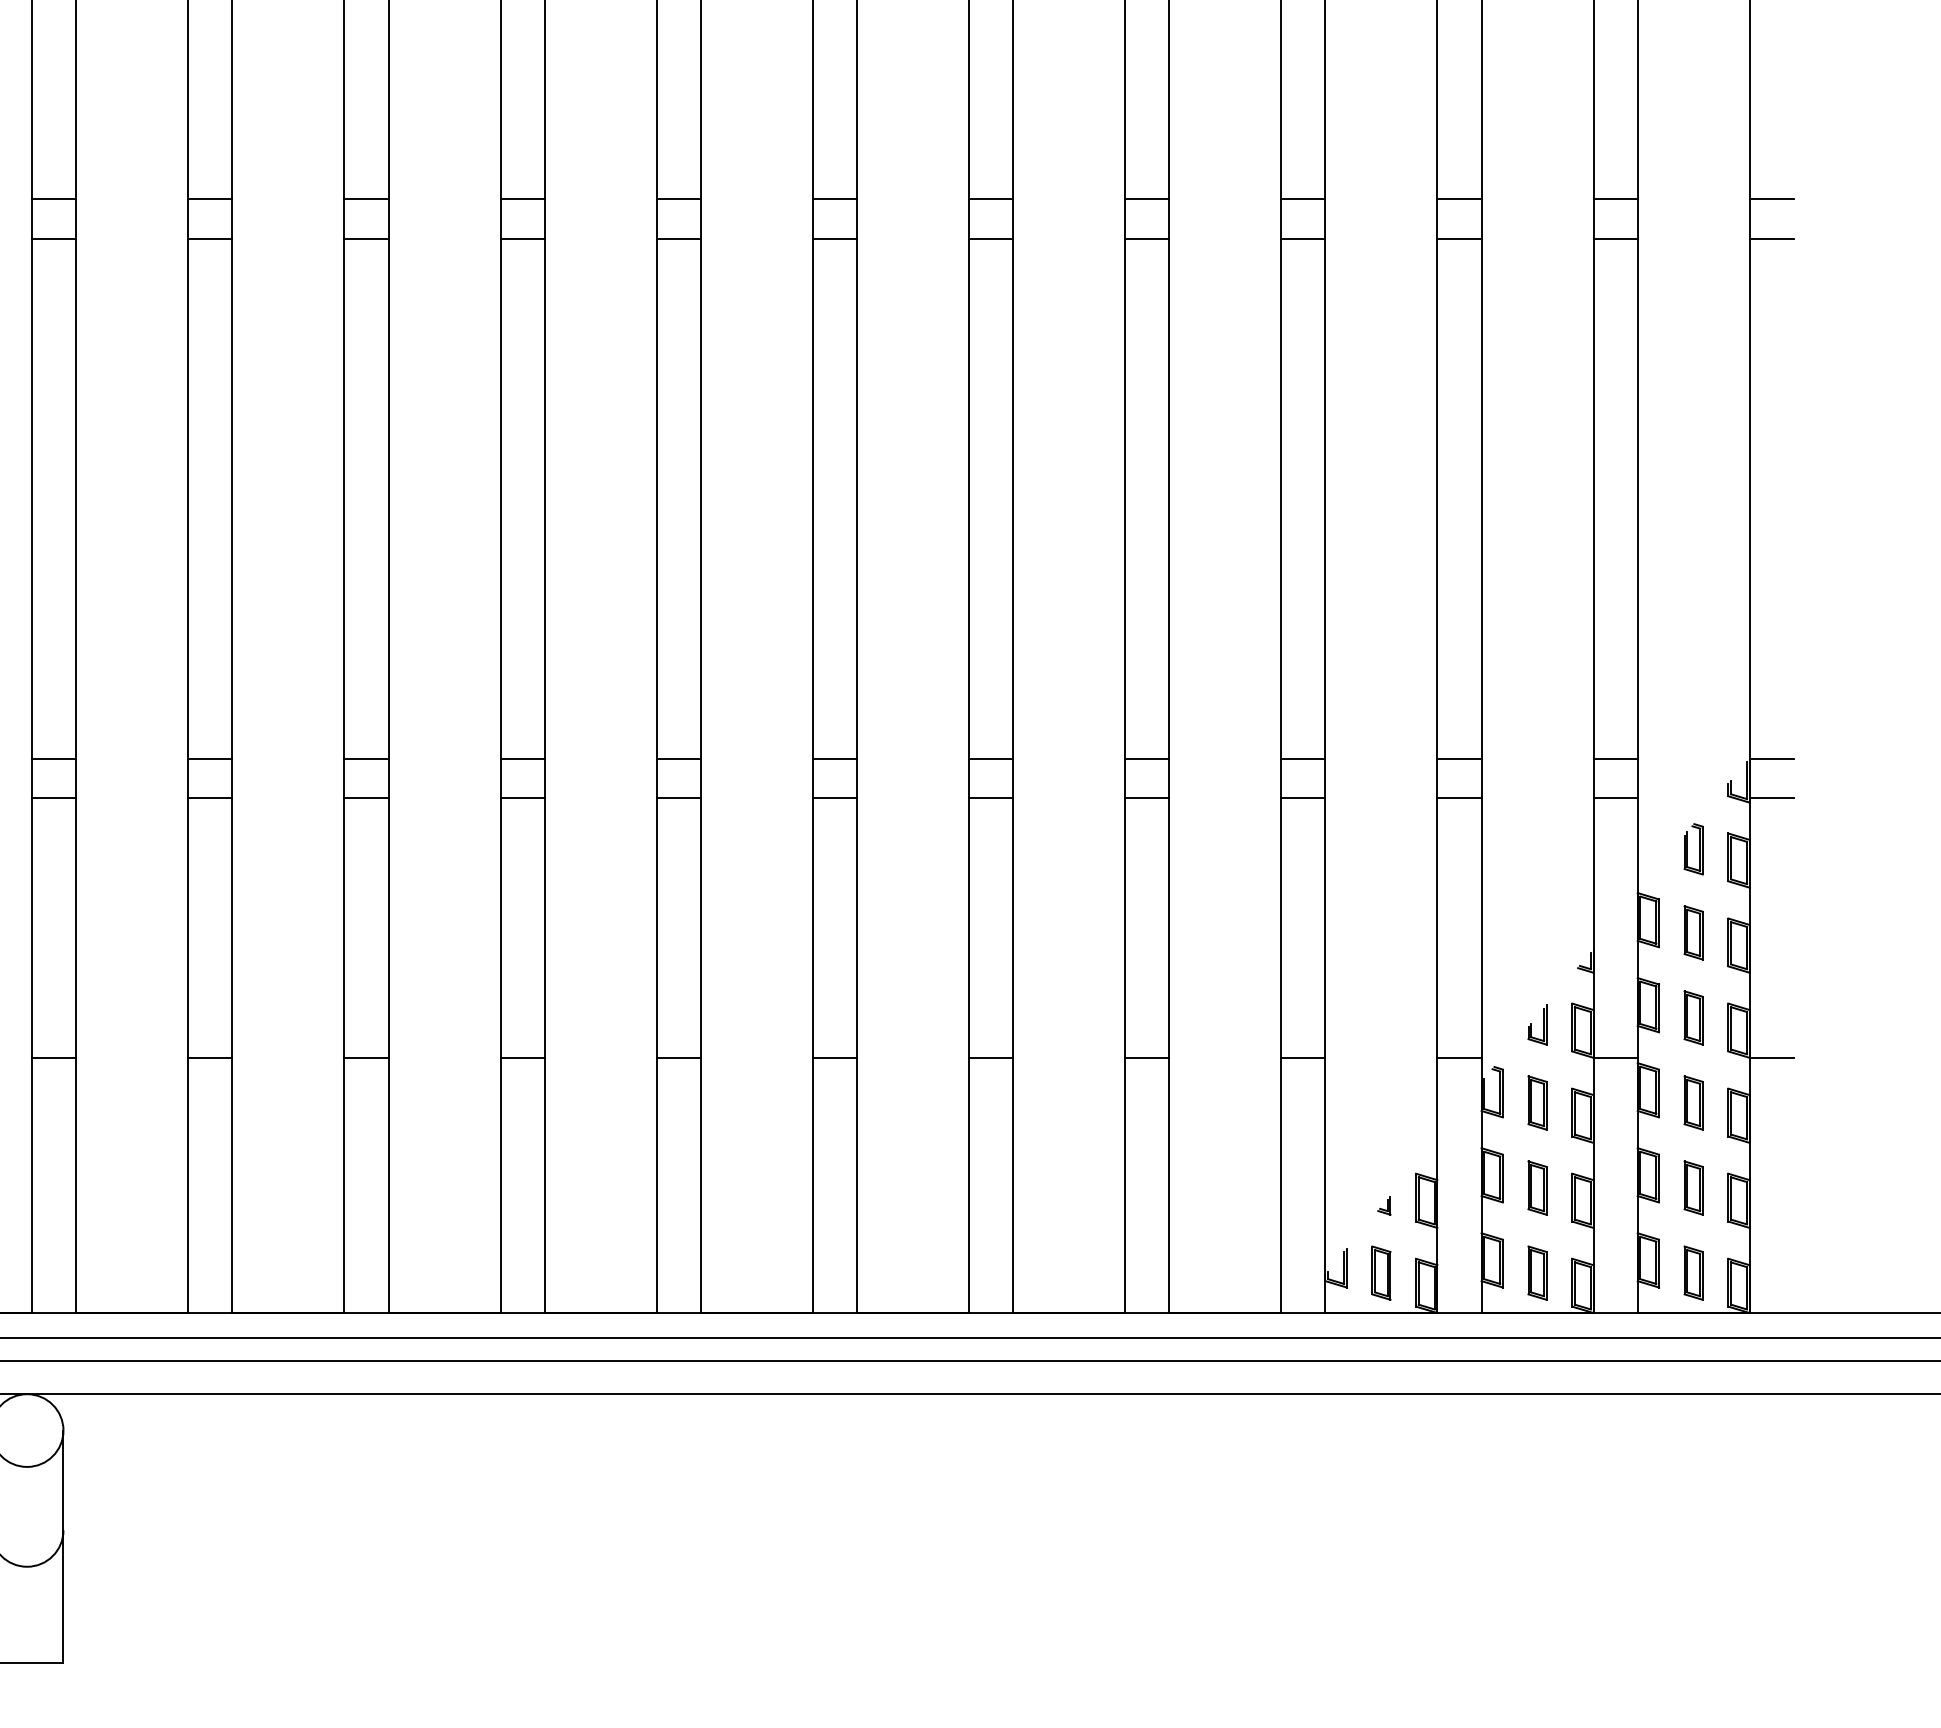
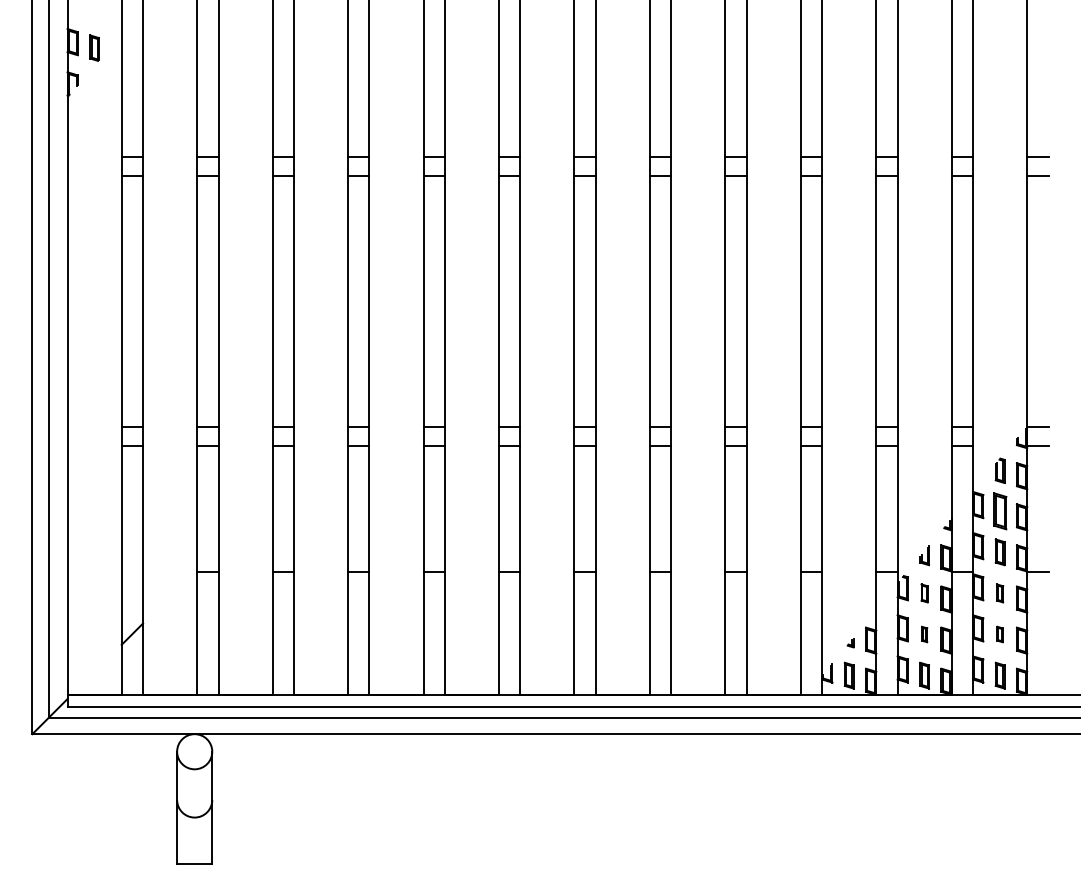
part: (1692, 931) -> (999, 510), size x1.4
part: (1537, 1103) -> (924, 593), size x0.7
part: (1692, 1103) -> (999, 593), size x0.7
part: (1537, 1187) -> (924, 634), size x0.6
part: (1692, 1187) -> (999, 634), size x0.6

